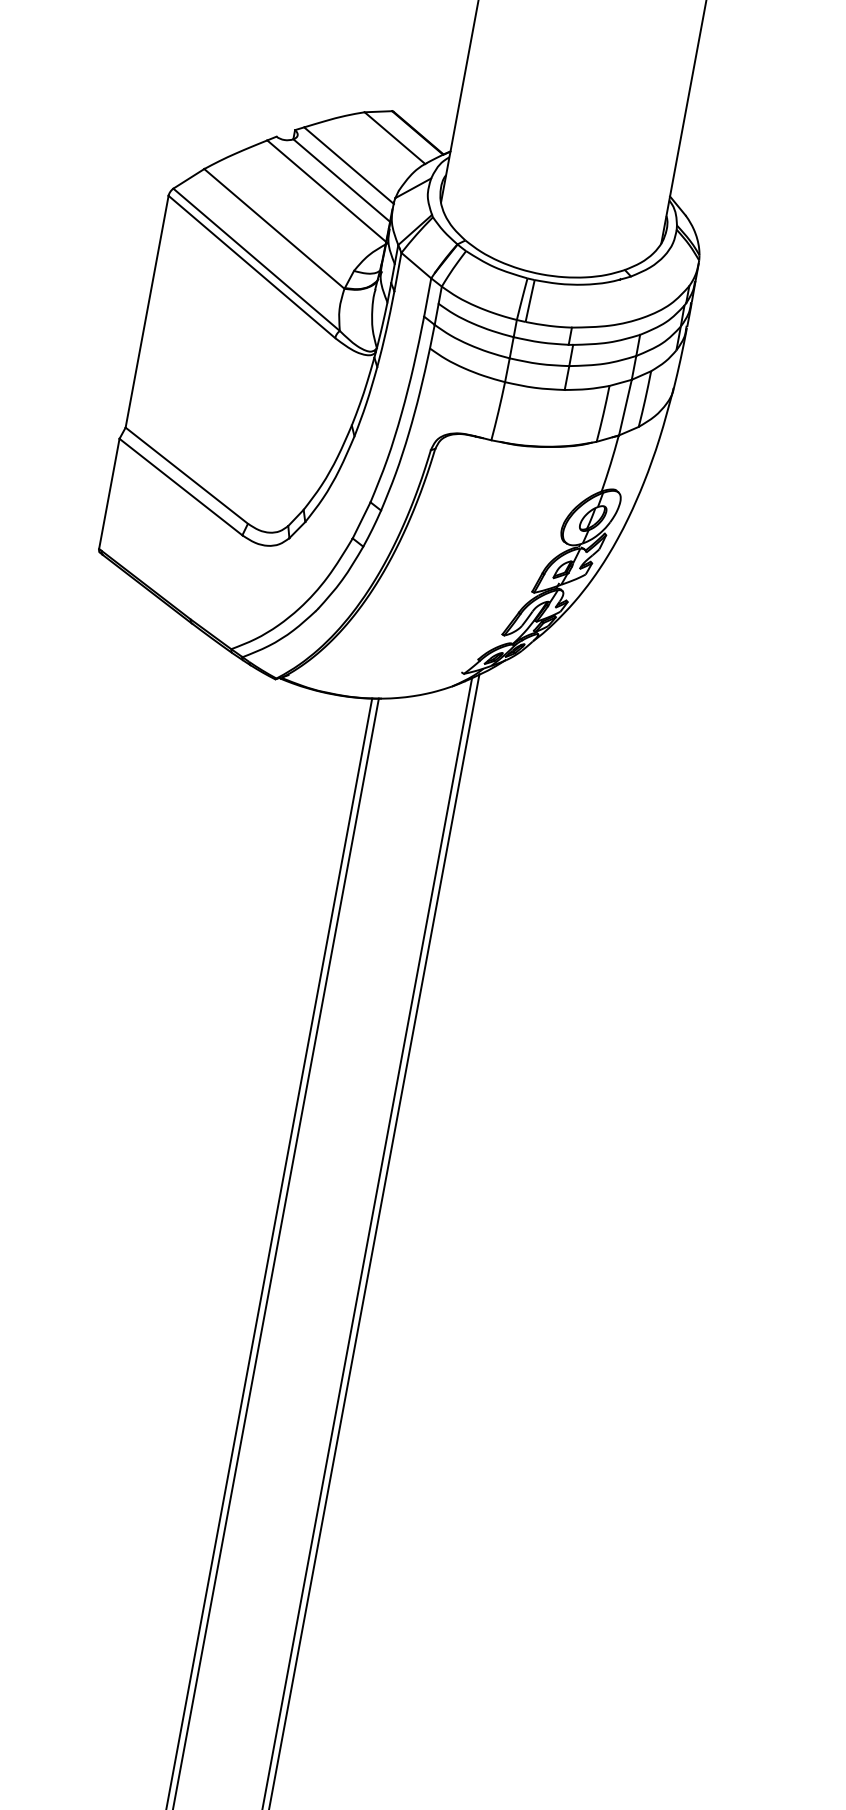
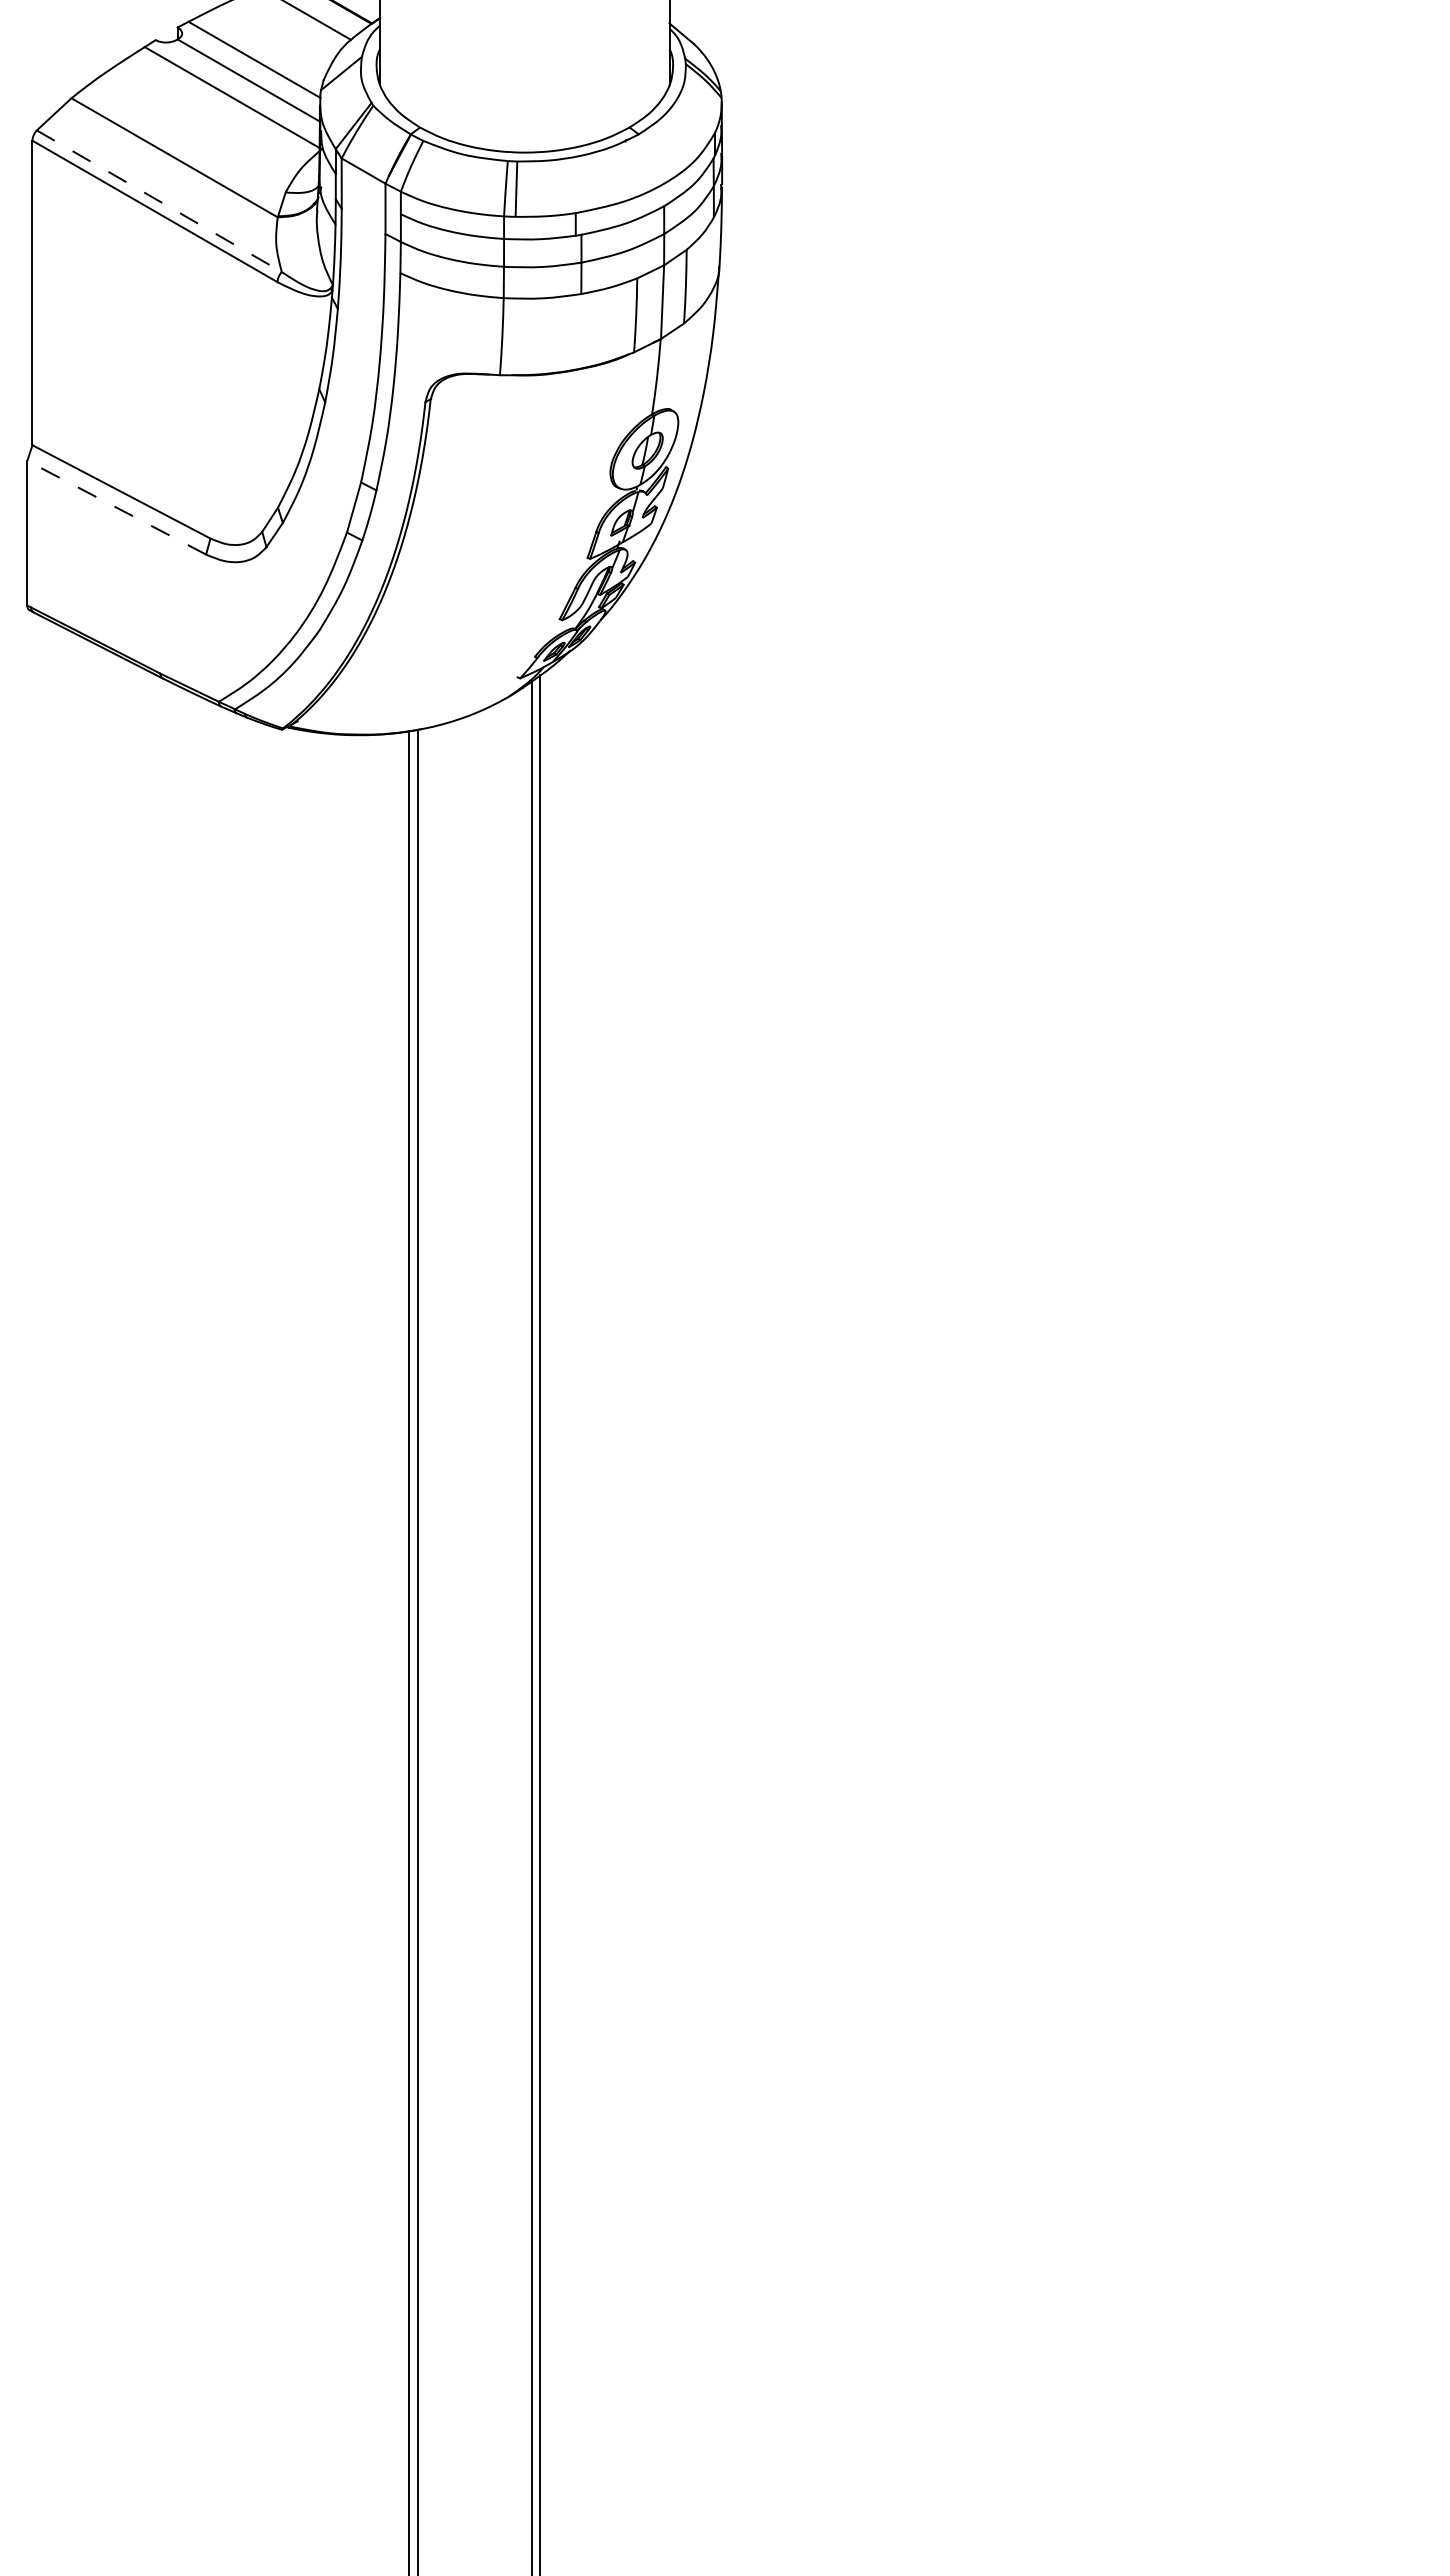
line: (256, 260) -> (159, 201), solid -> dashed
line: (180, 486) -> (116, 507), solid -> dashed

